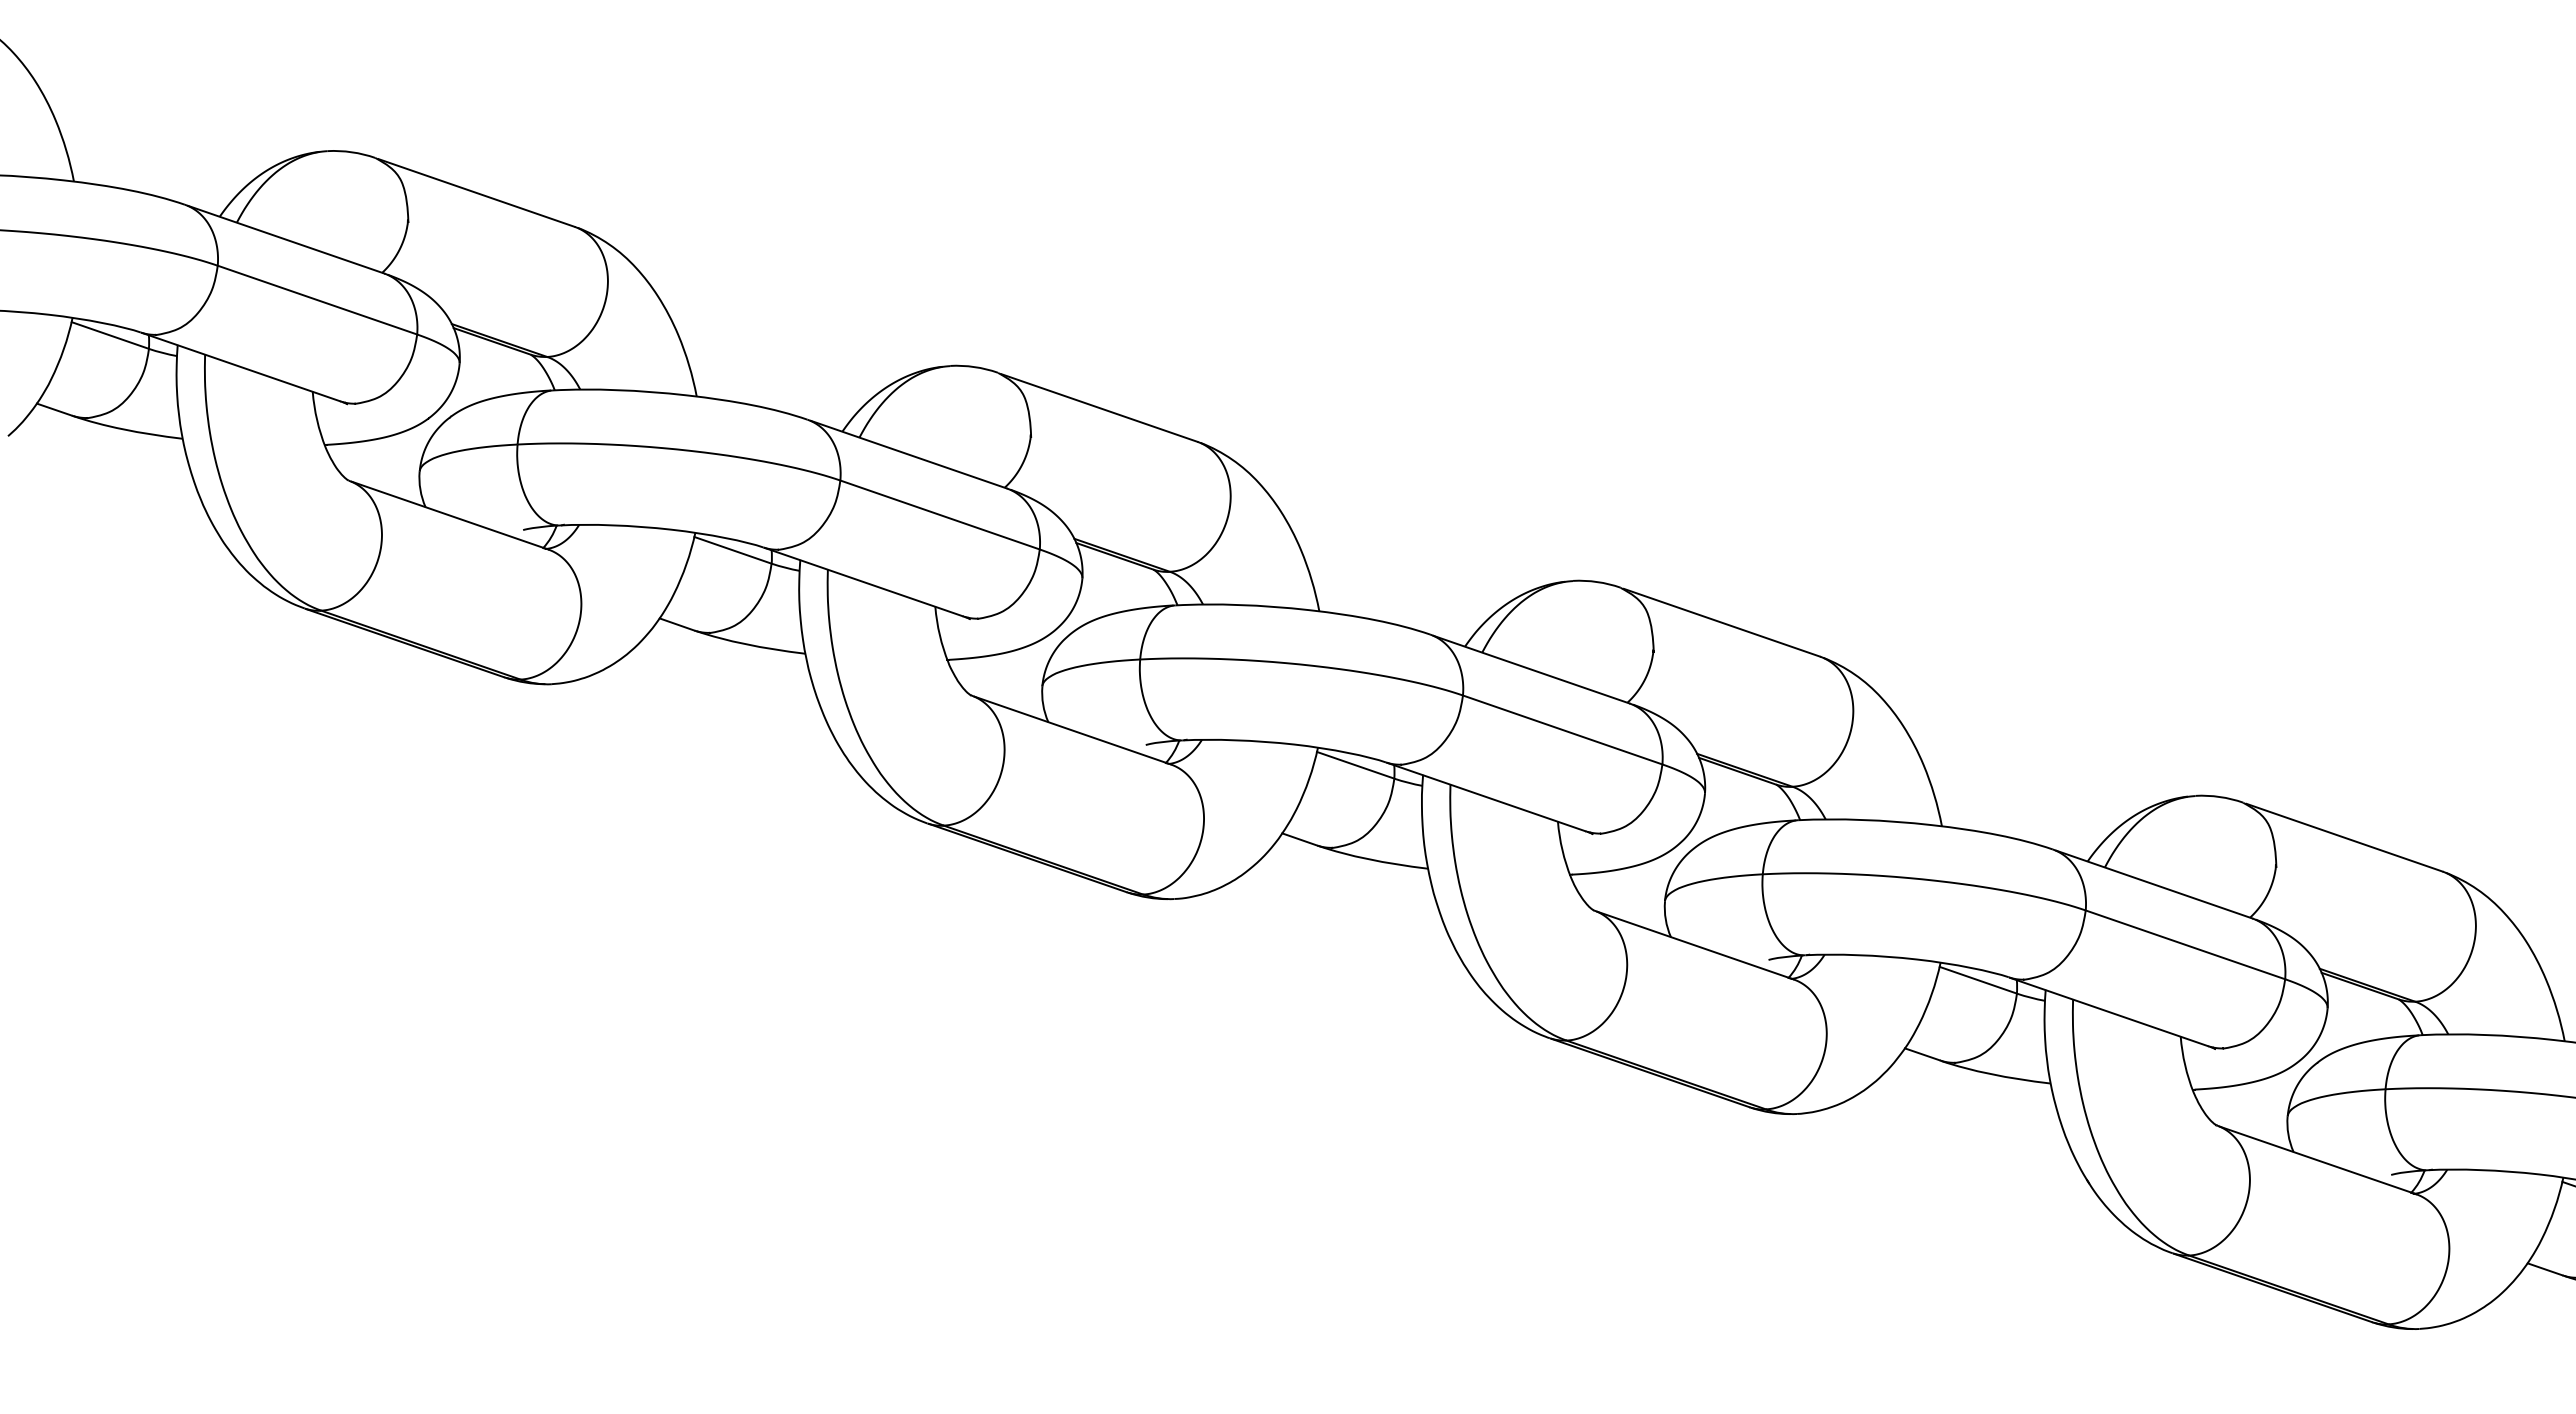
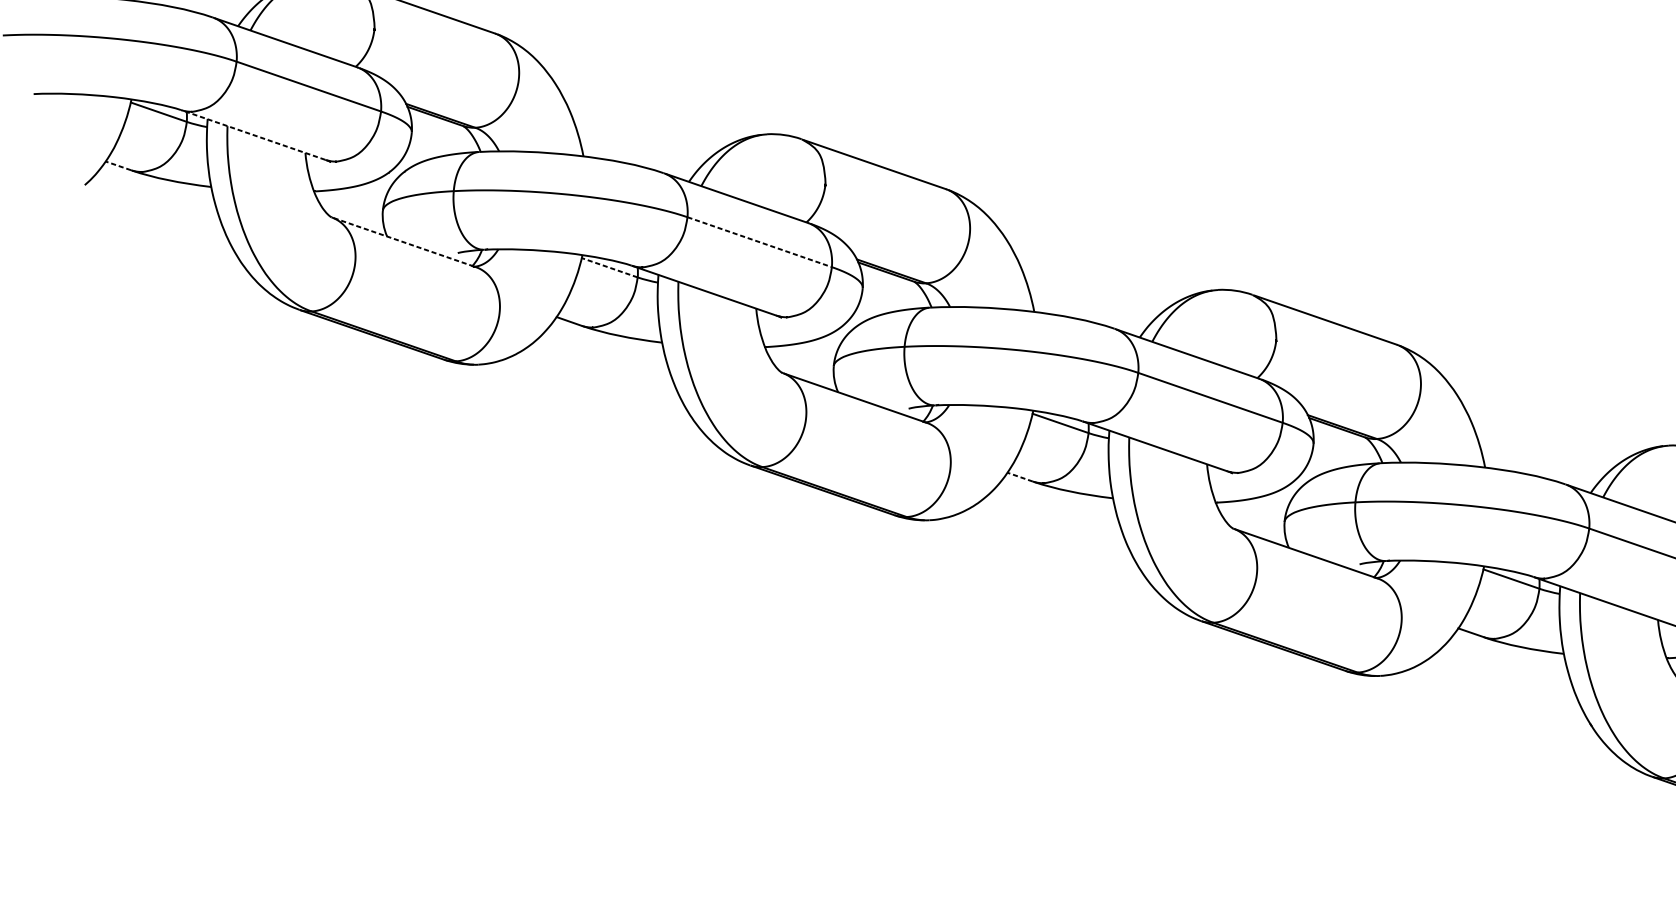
line: (241, 367) -> (253, 135), solid -> dashed
line: (53, 409) -> (117, 165), solid -> dashed
line: (449, 515) -> (404, 242), solid -> dashed
line: (940, 515) -> (759, 242), solid -> dashed
line: (732, 550) -> (609, 267), solid -> dashed
line: (1299, 839) -> (1019, 477), solid -> dashed

